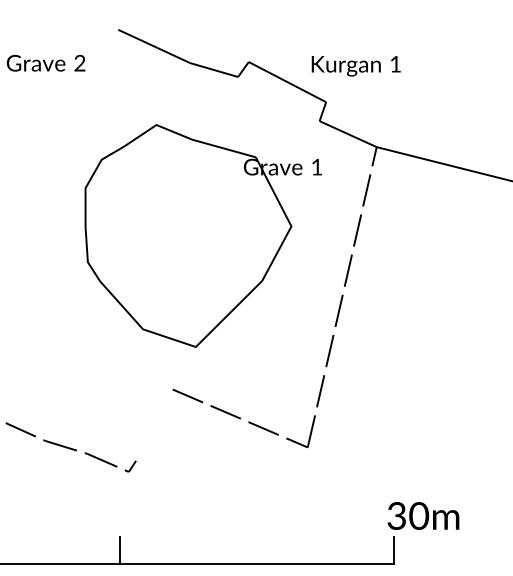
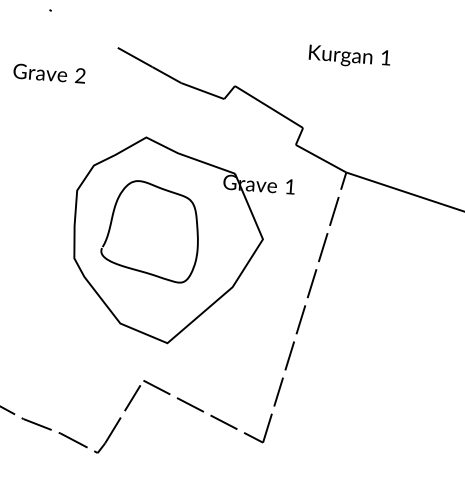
text: (355, 66) -> (349, 57), moved
curve: (126, 218) -> (112, 220), added
line: (154, 424) -> (124, 411), added

